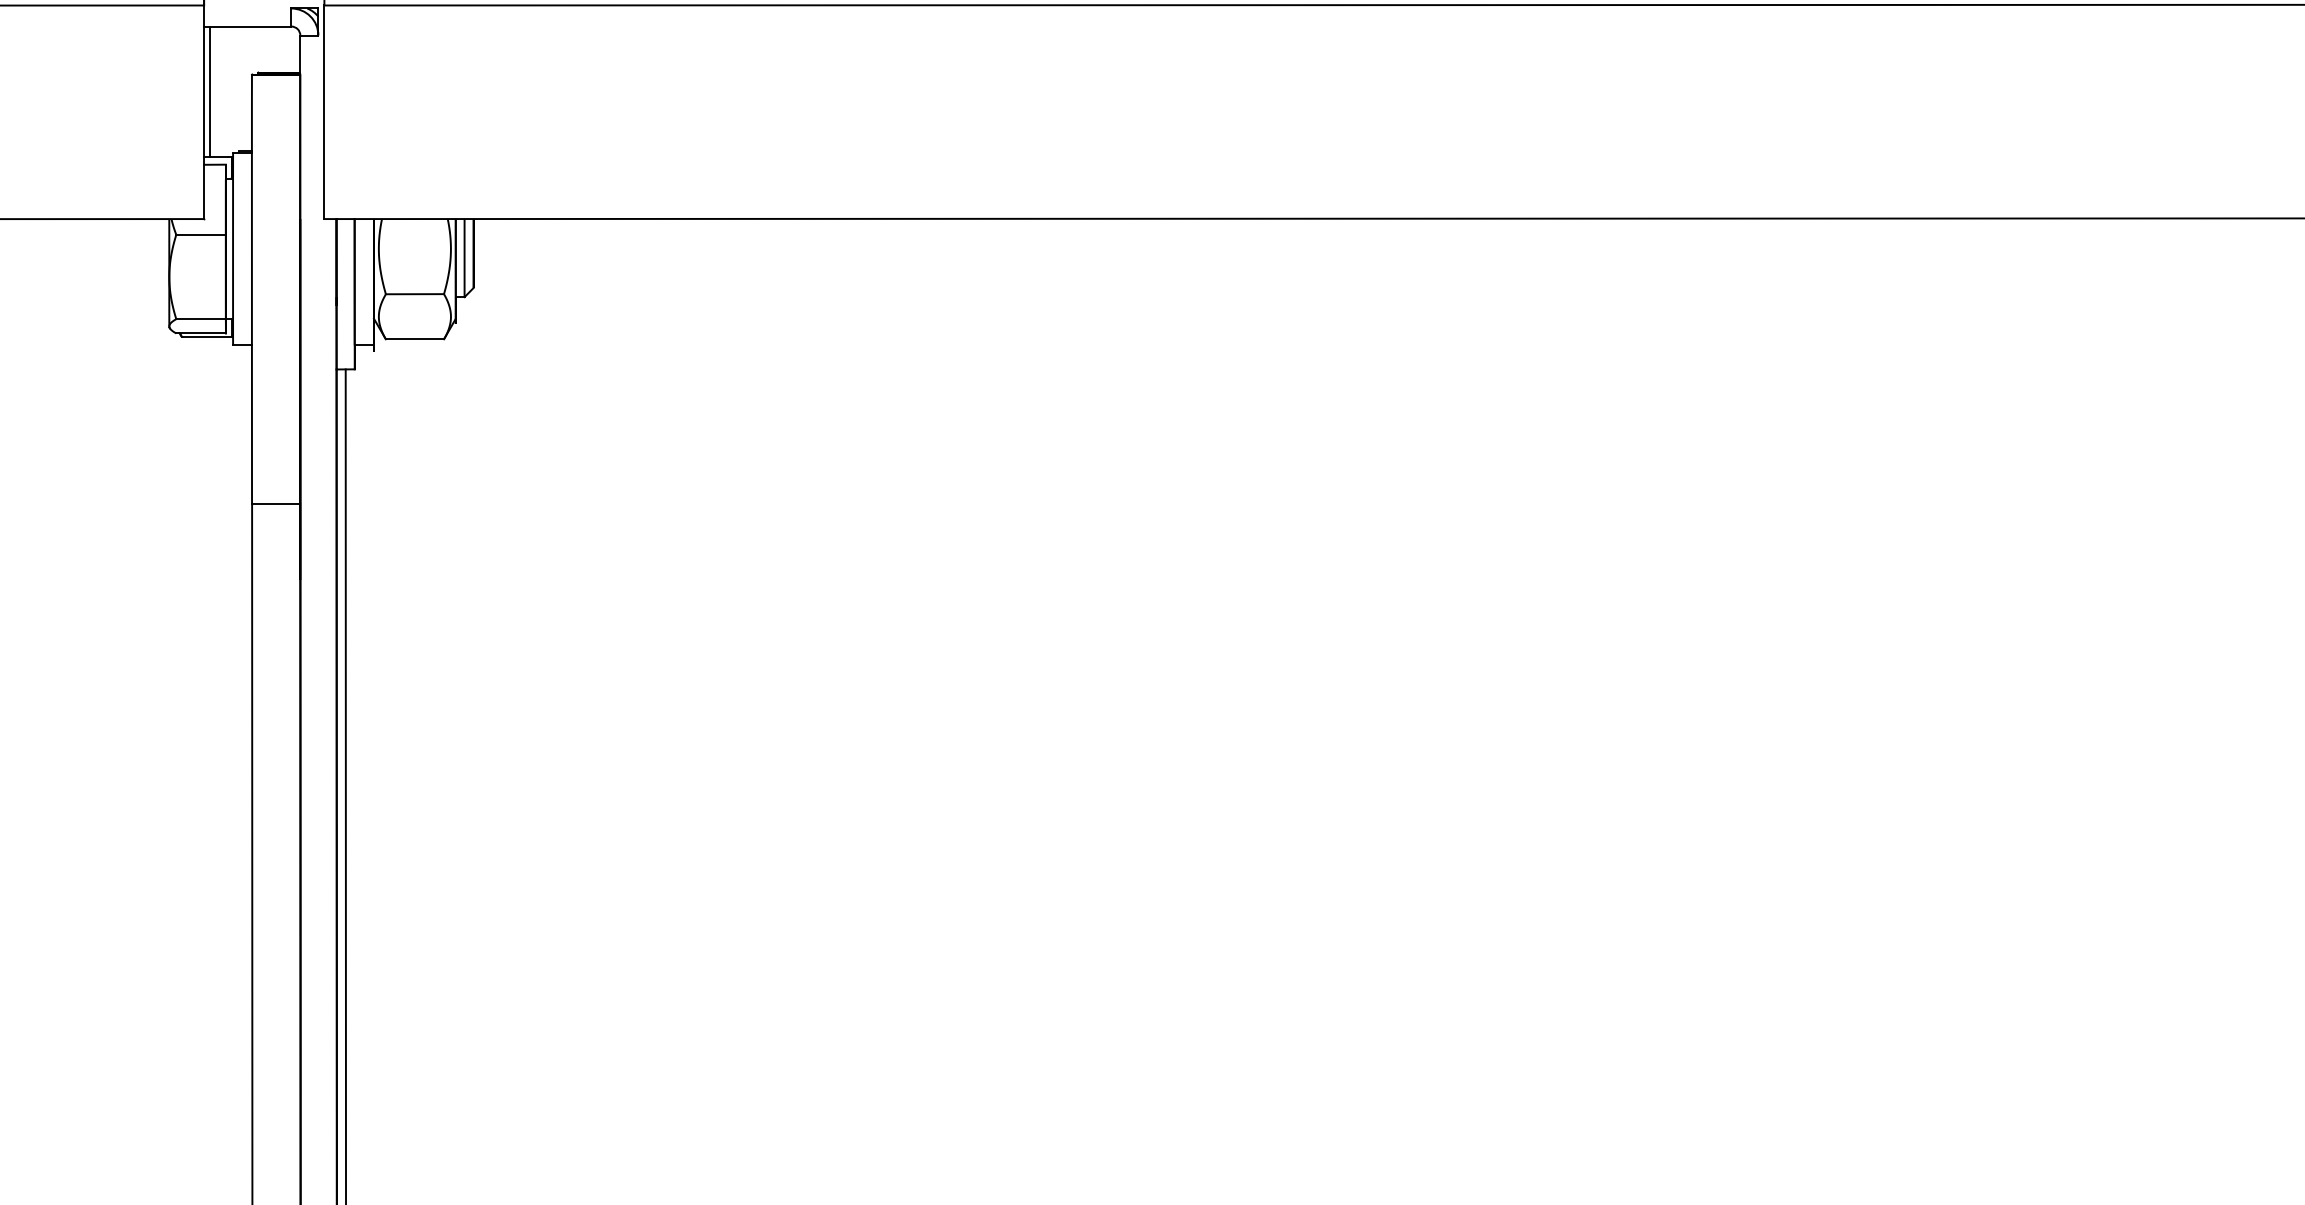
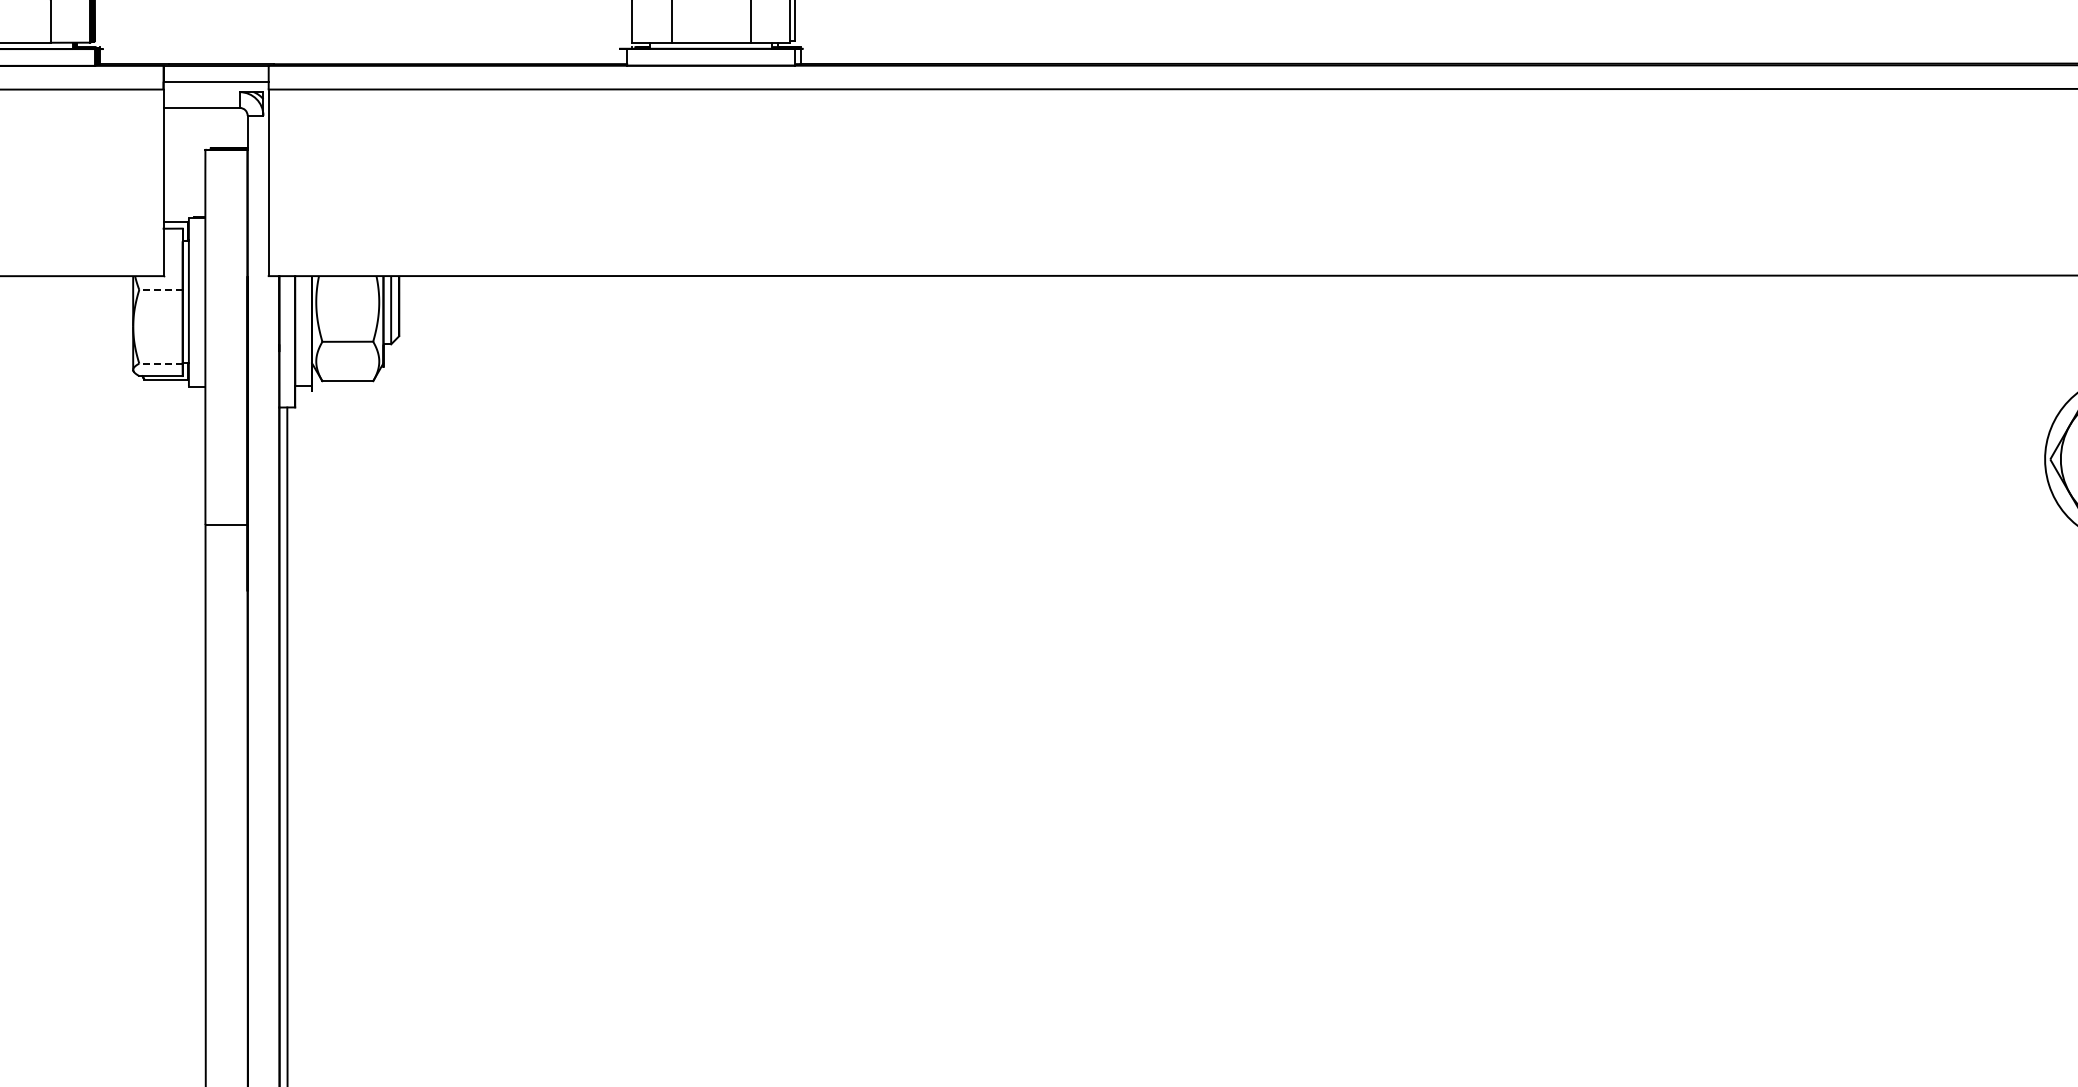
line: (209, 91) -> (168, 164), removed
line: (200, 234) -> (160, 289), solid -> dashed
line: (200, 319) -> (160, 363), solid -> dashed

